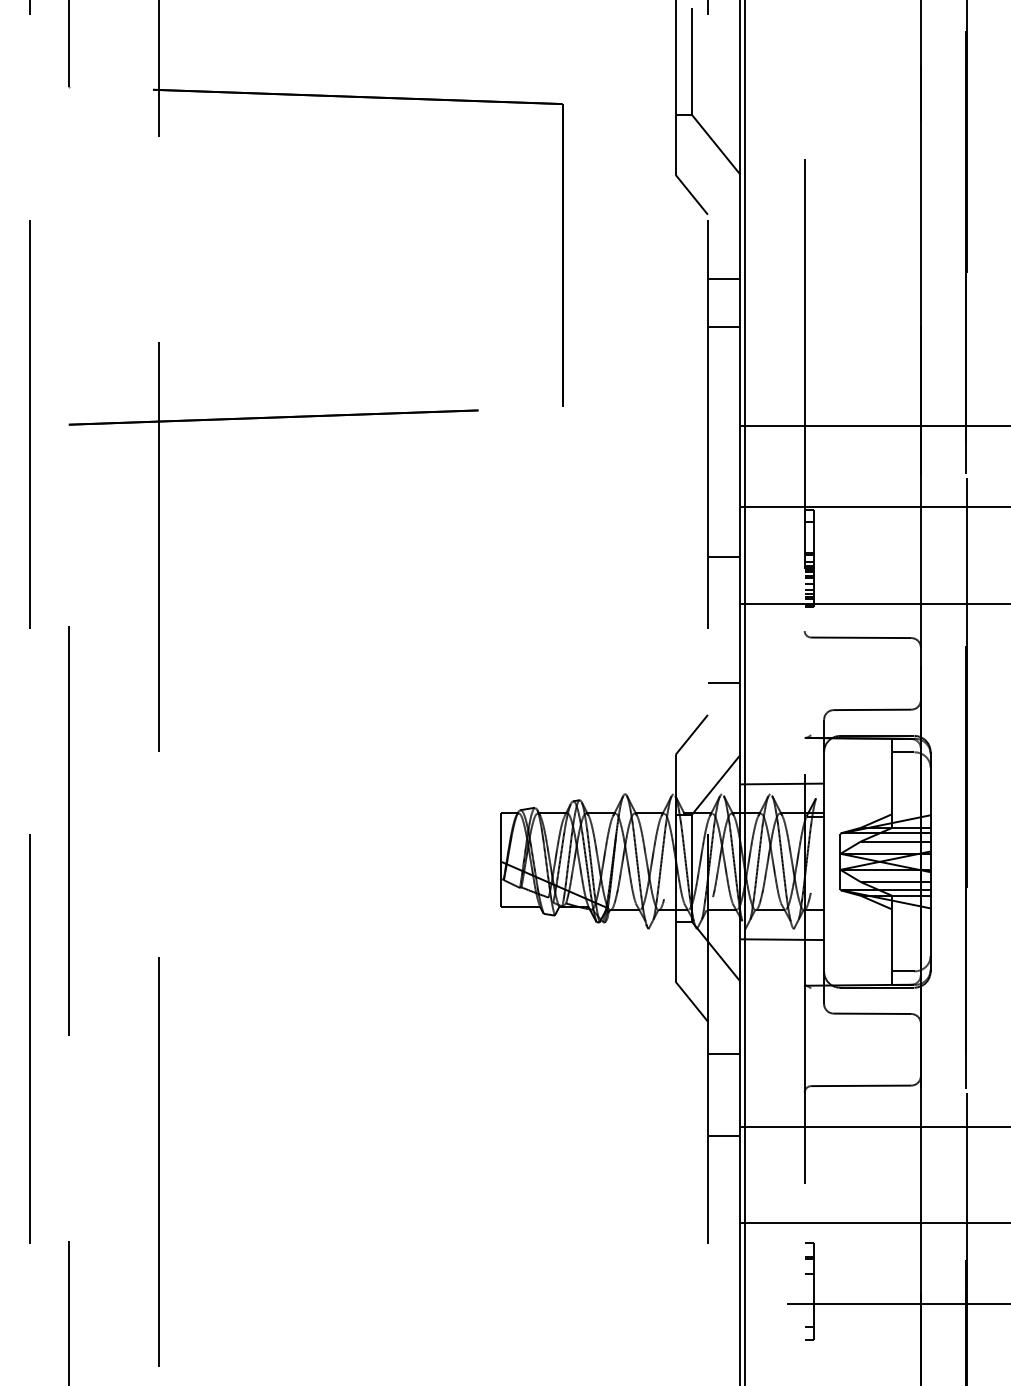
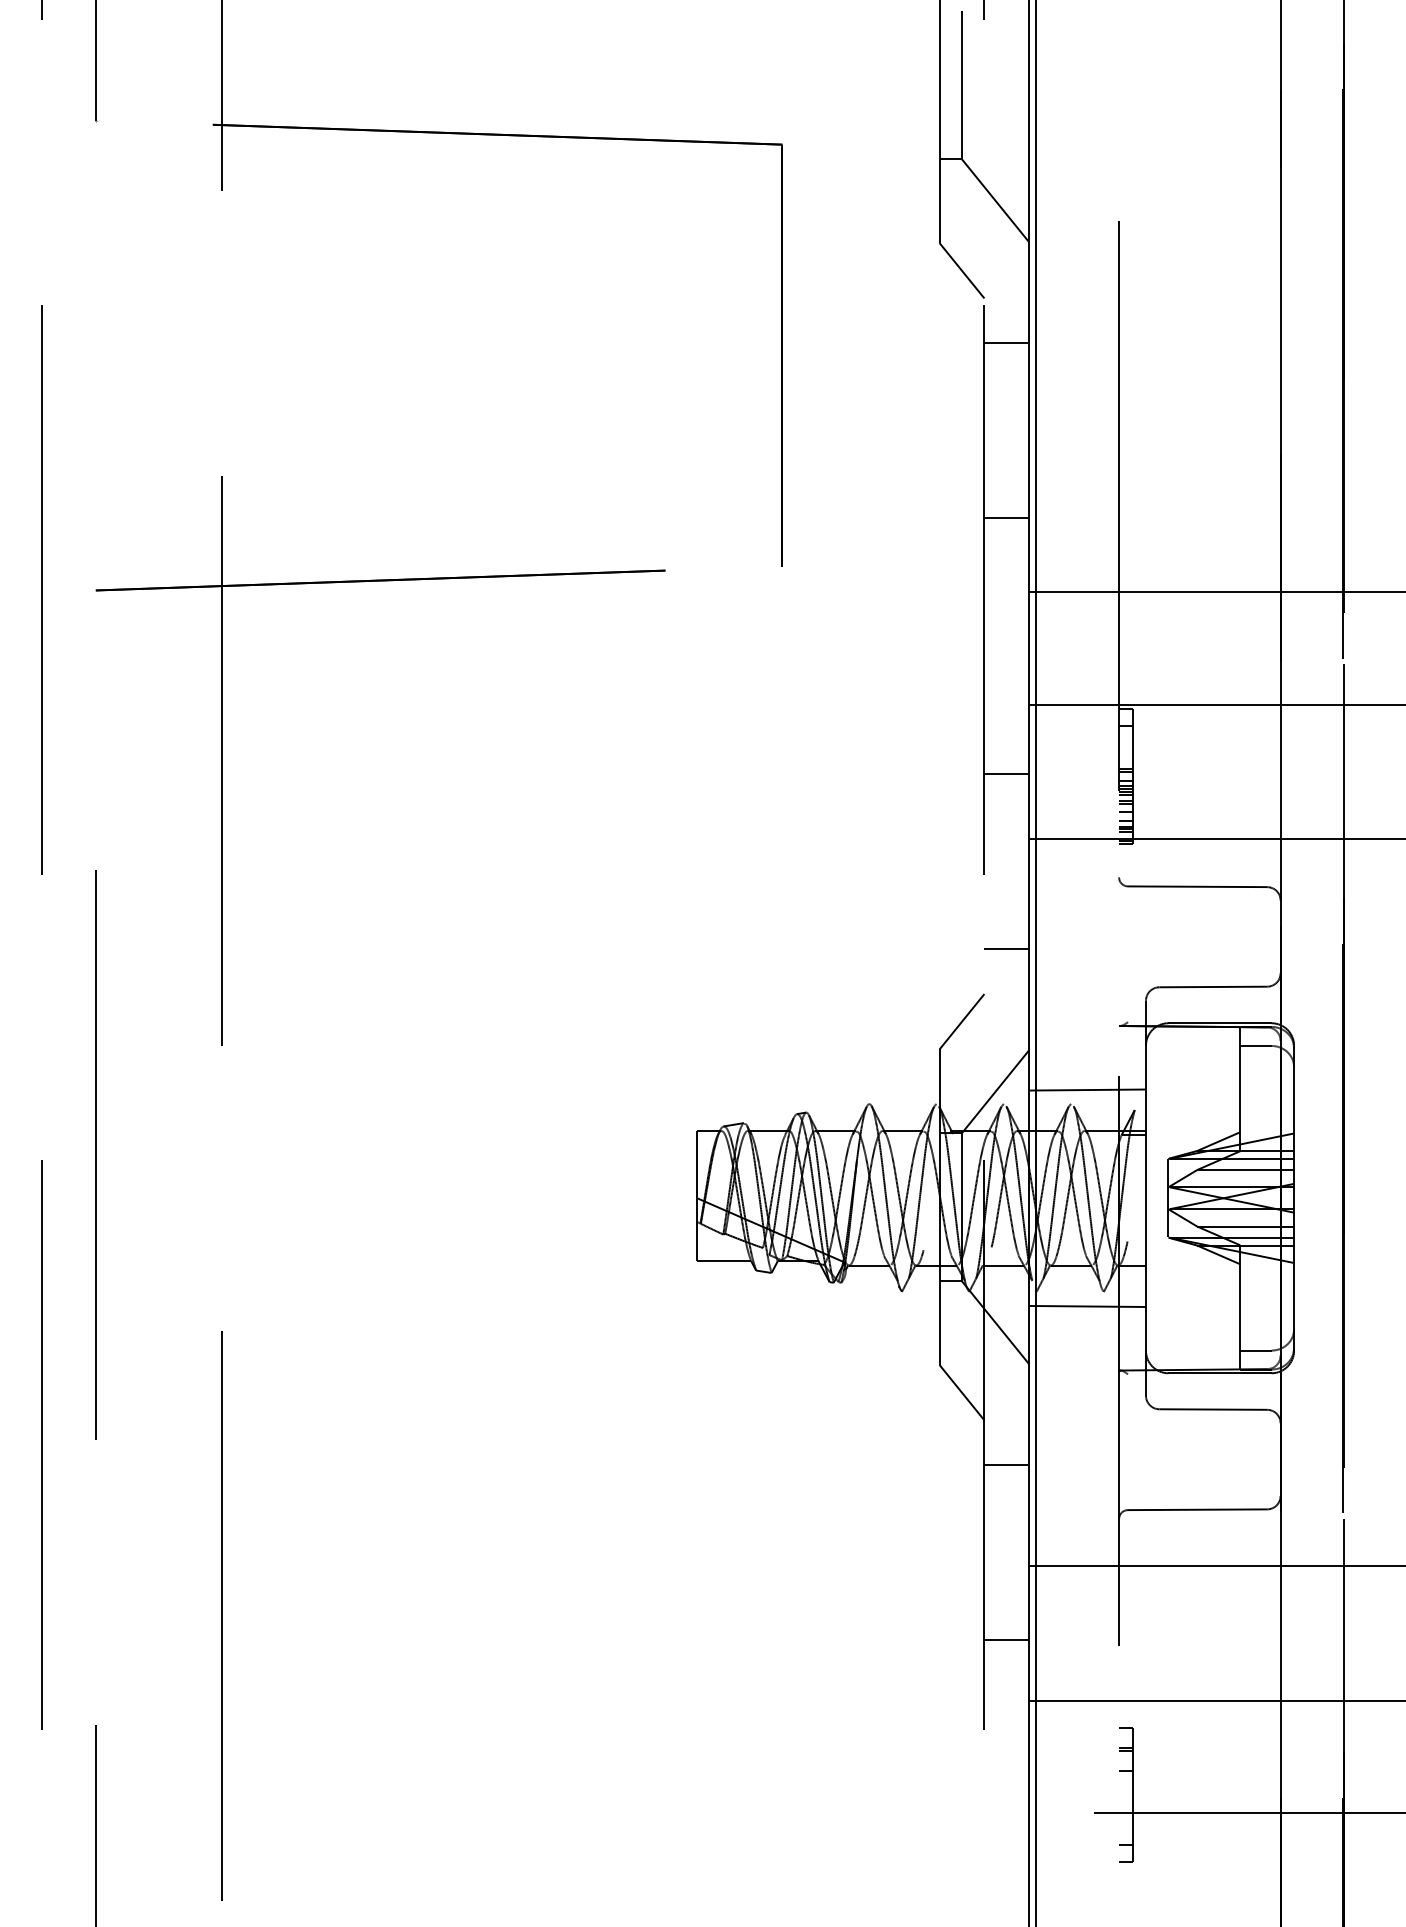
line: (723, 279) -> (1006, 343), moved
line: (723, 326) -> (1006, 518), moved
line: (723, 1136) -> (1006, 1640), moved

